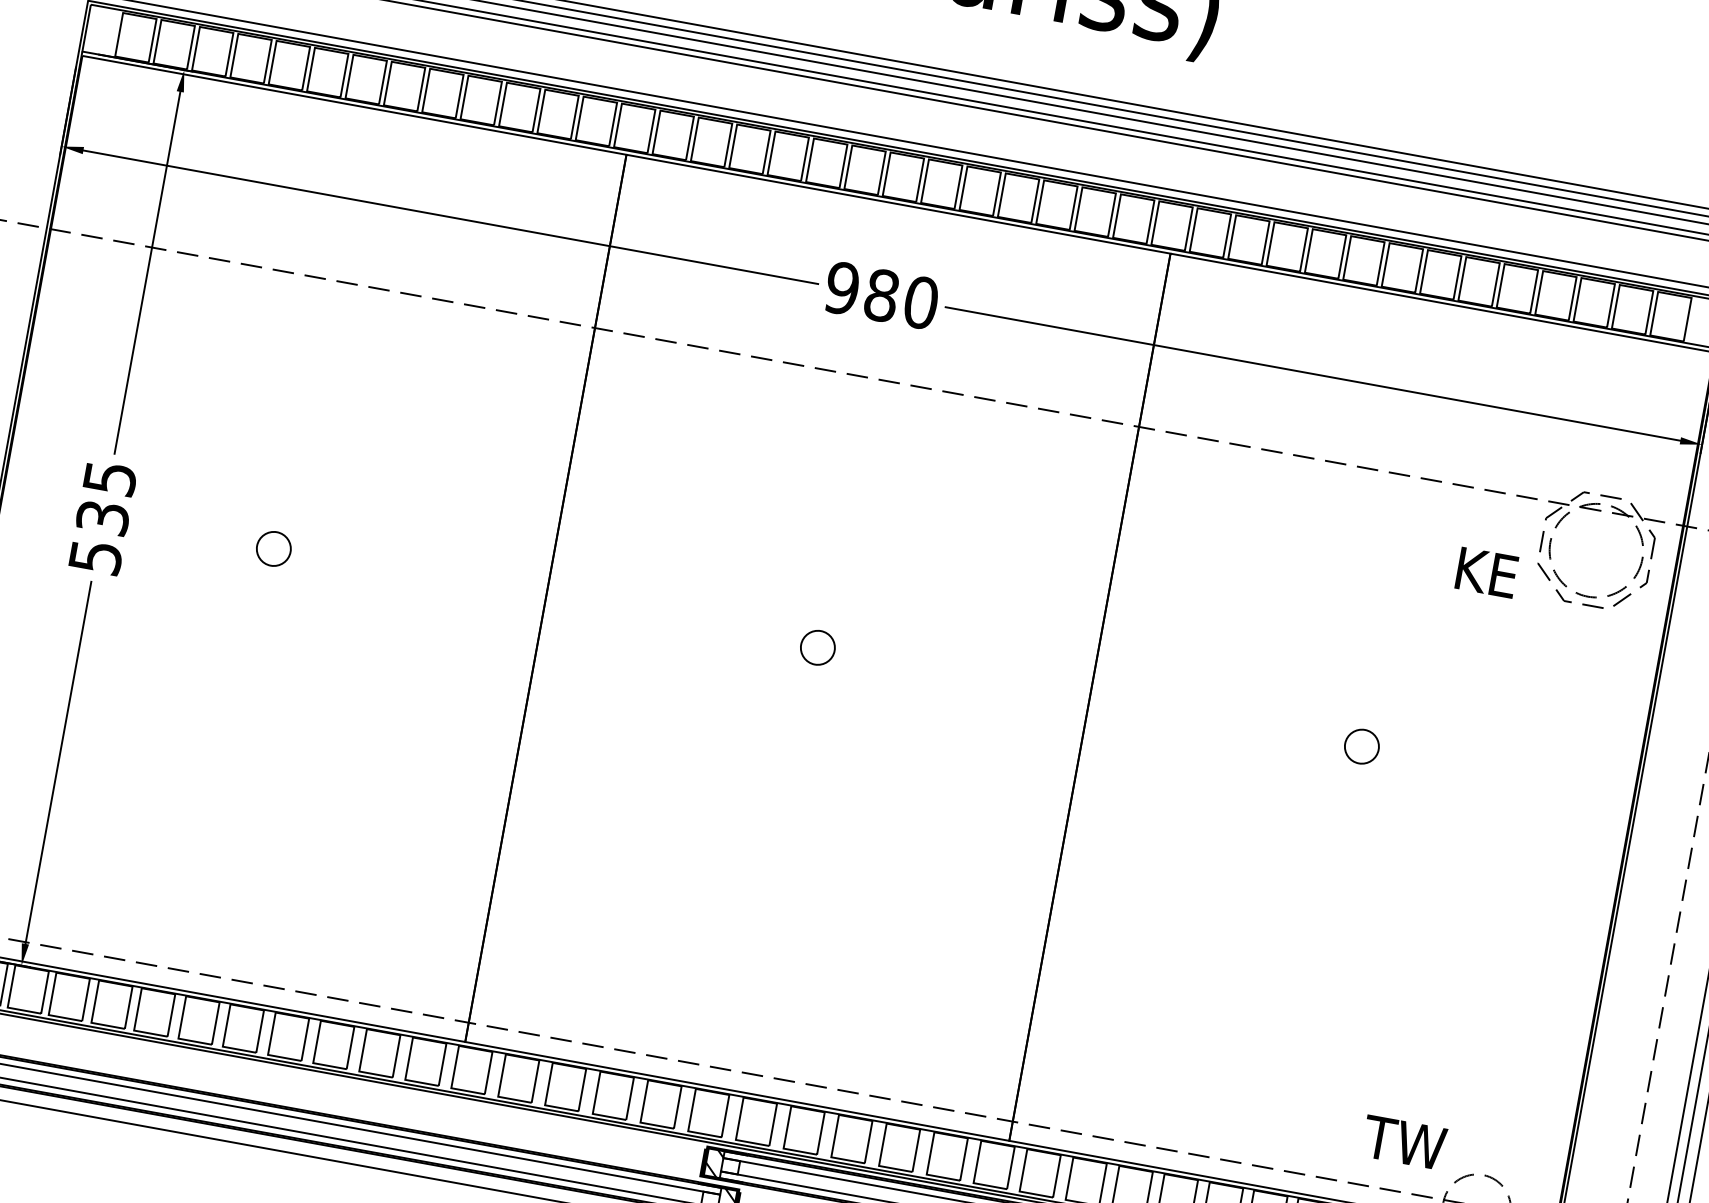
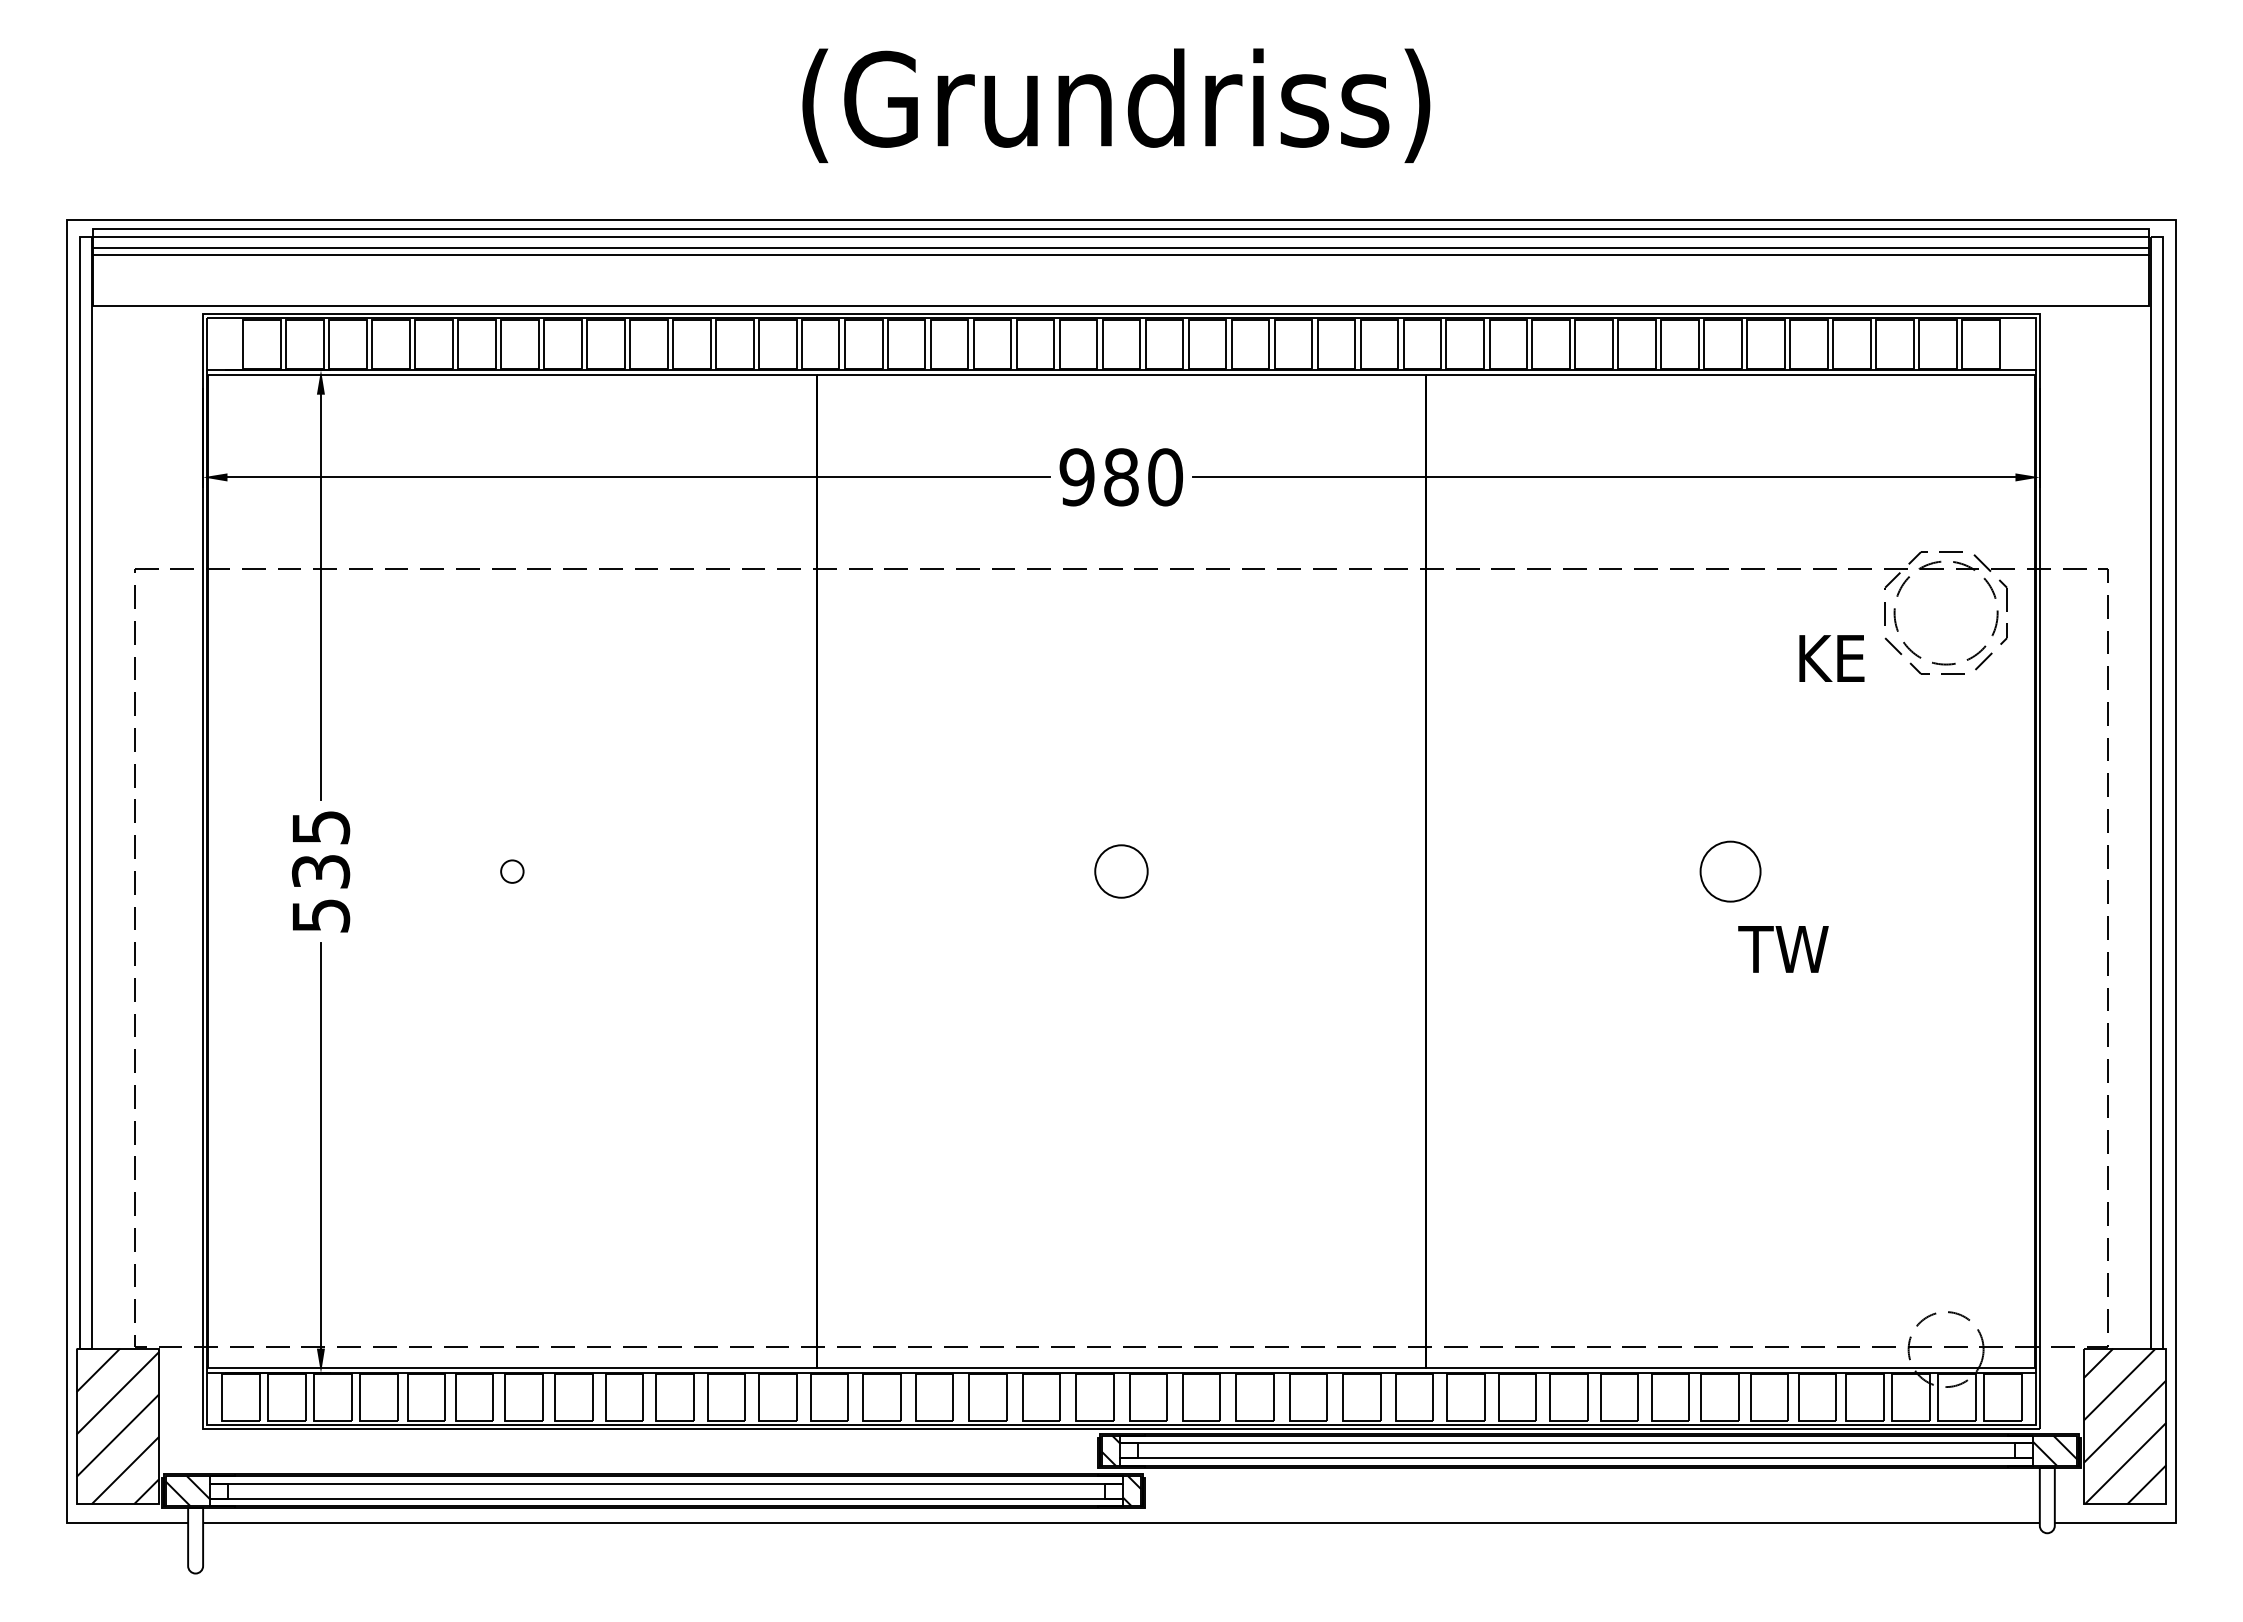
circle: (274, 548) -> (512, 871), size x0.6
circle: (817, 647) -> (1121, 871), size x1.4
circle: (1361, 746) -> (1730, 871), size x1.6
text: (1404, 1142) -> (1783, 949), moved

